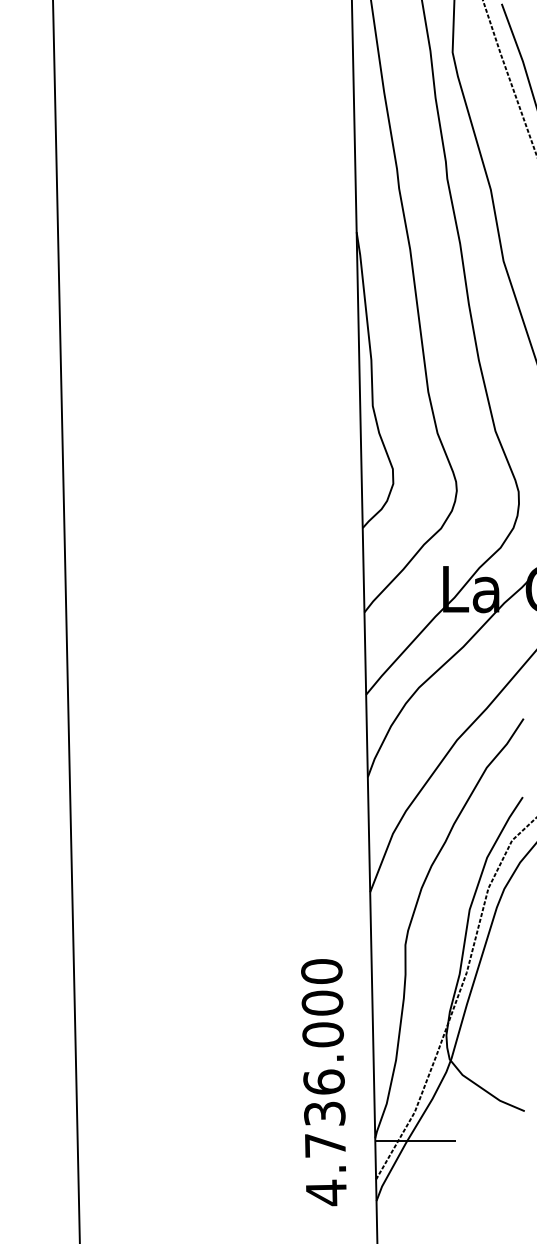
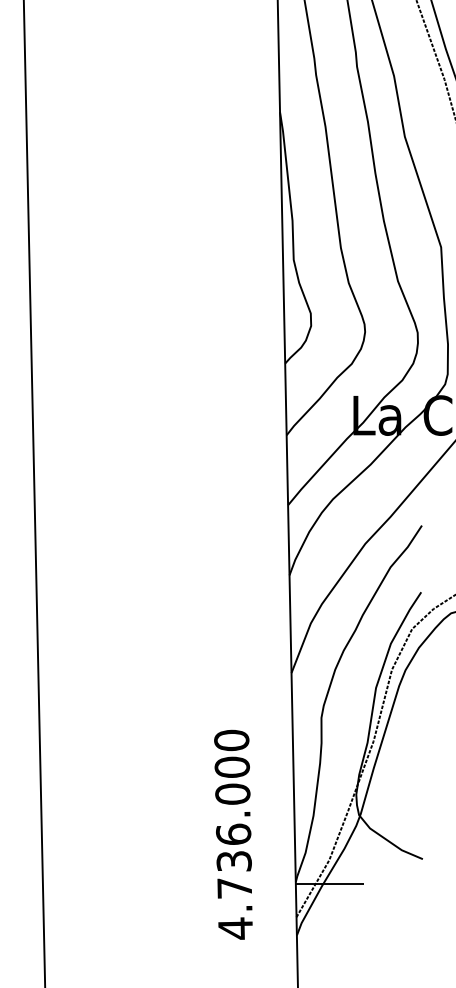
text: (323, 1082) -> (233, 834), moved

